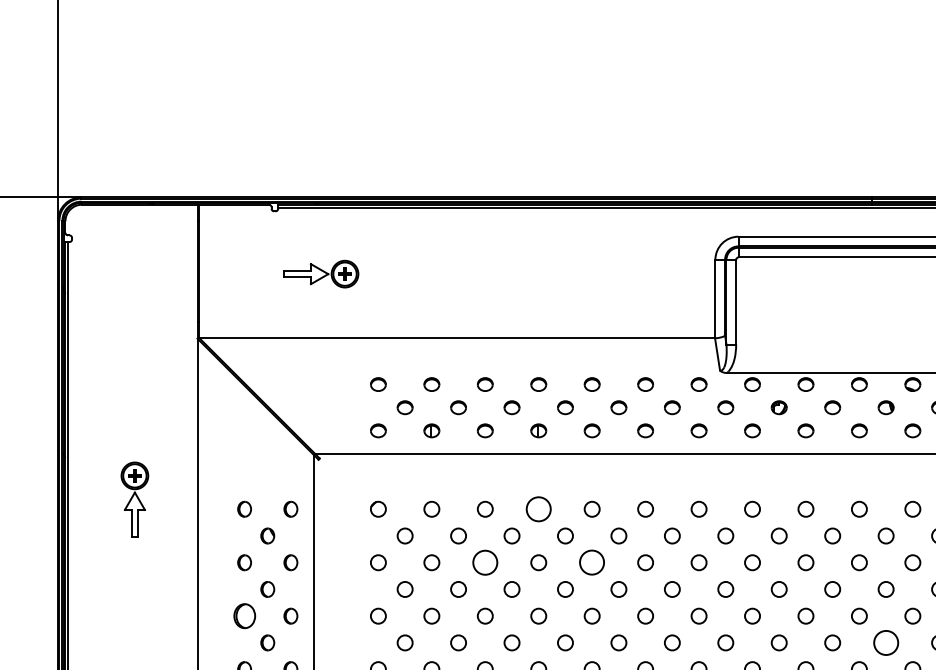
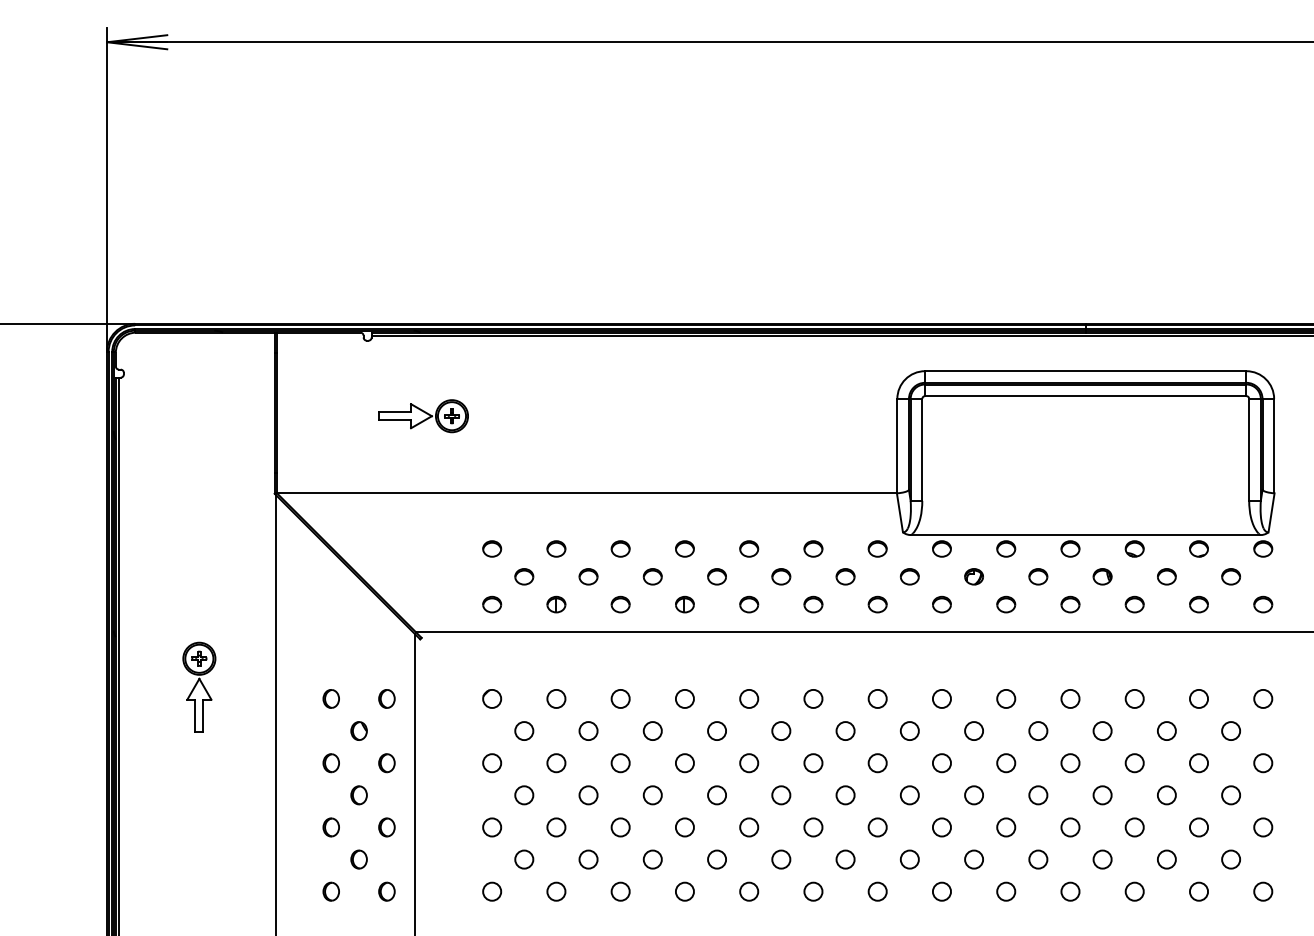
circle: (538, 508) -> (684, 698), size x0.62
circle: (485, 562) -> (620, 763), size x0.62
circle: (592, 562) -> (749, 763), size x0.62
part: (243, 616) -> (330, 827), size x0.62
circle: (886, 642) -> (1102, 859), size x0.62

